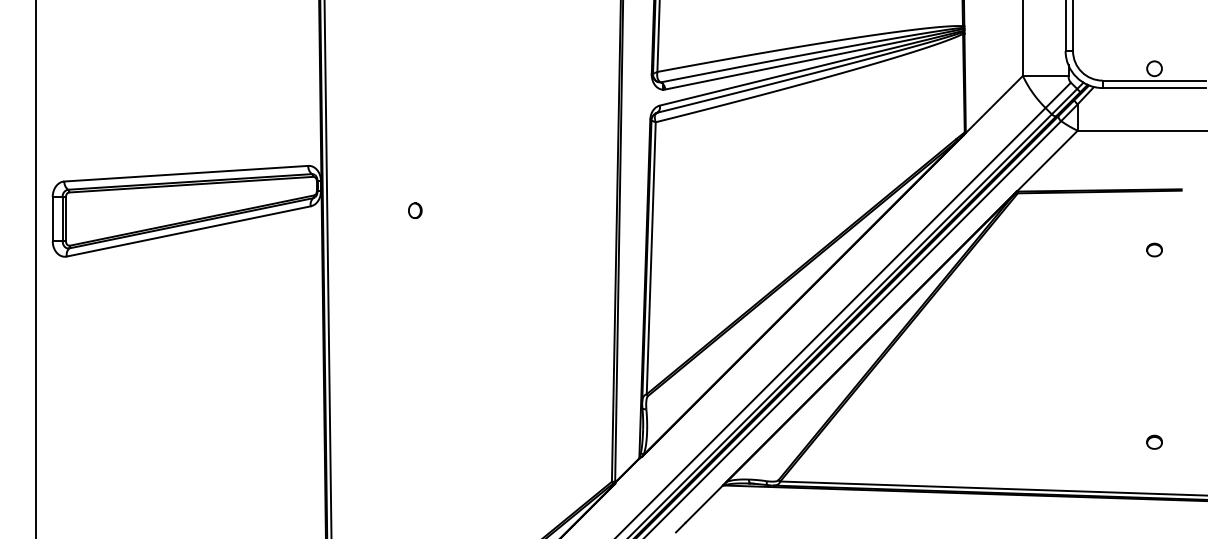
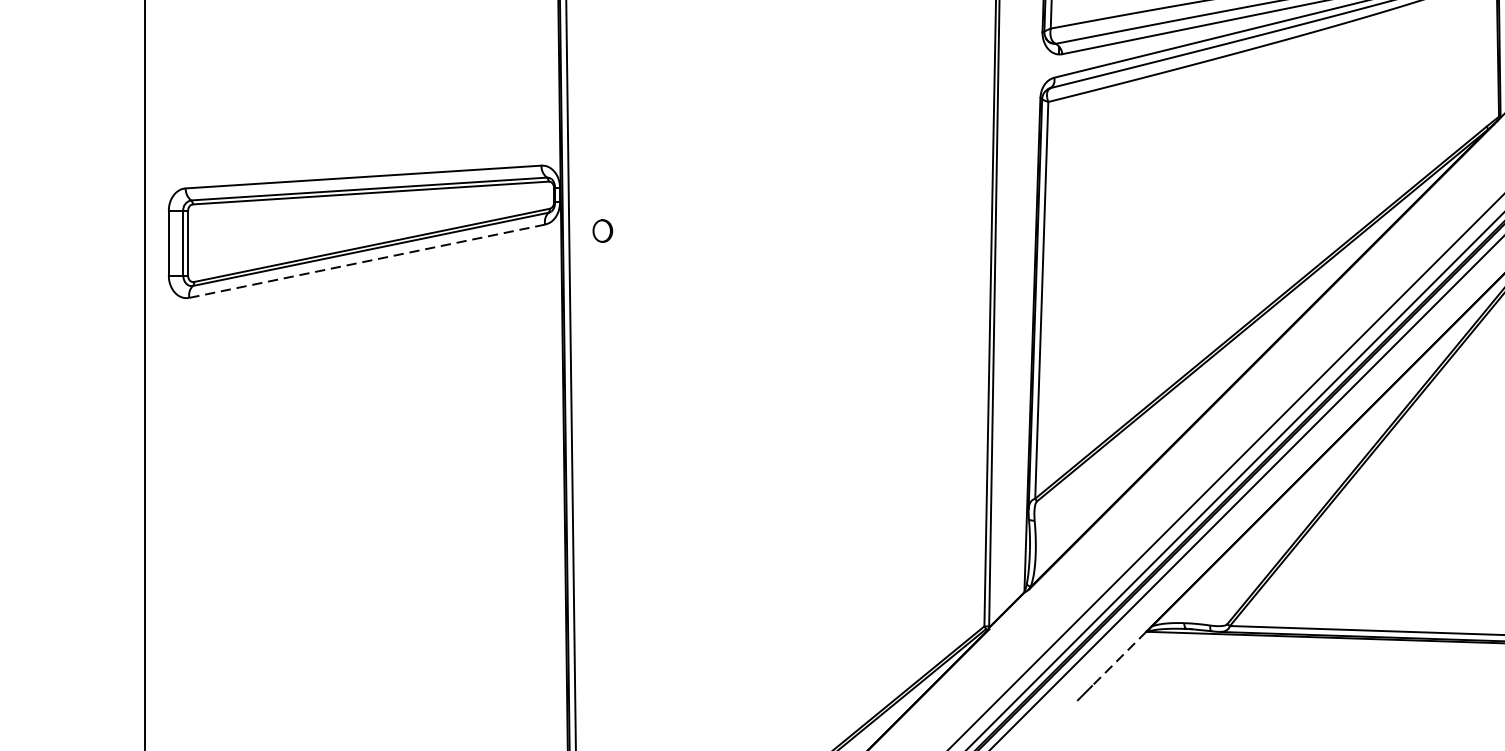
part: (415, 210) -> (603, 230), moved
line: (188, 231) -> (366, 261), solid -> dashed
line: (703, 504) -> (1117, 659), solid -> dashed

